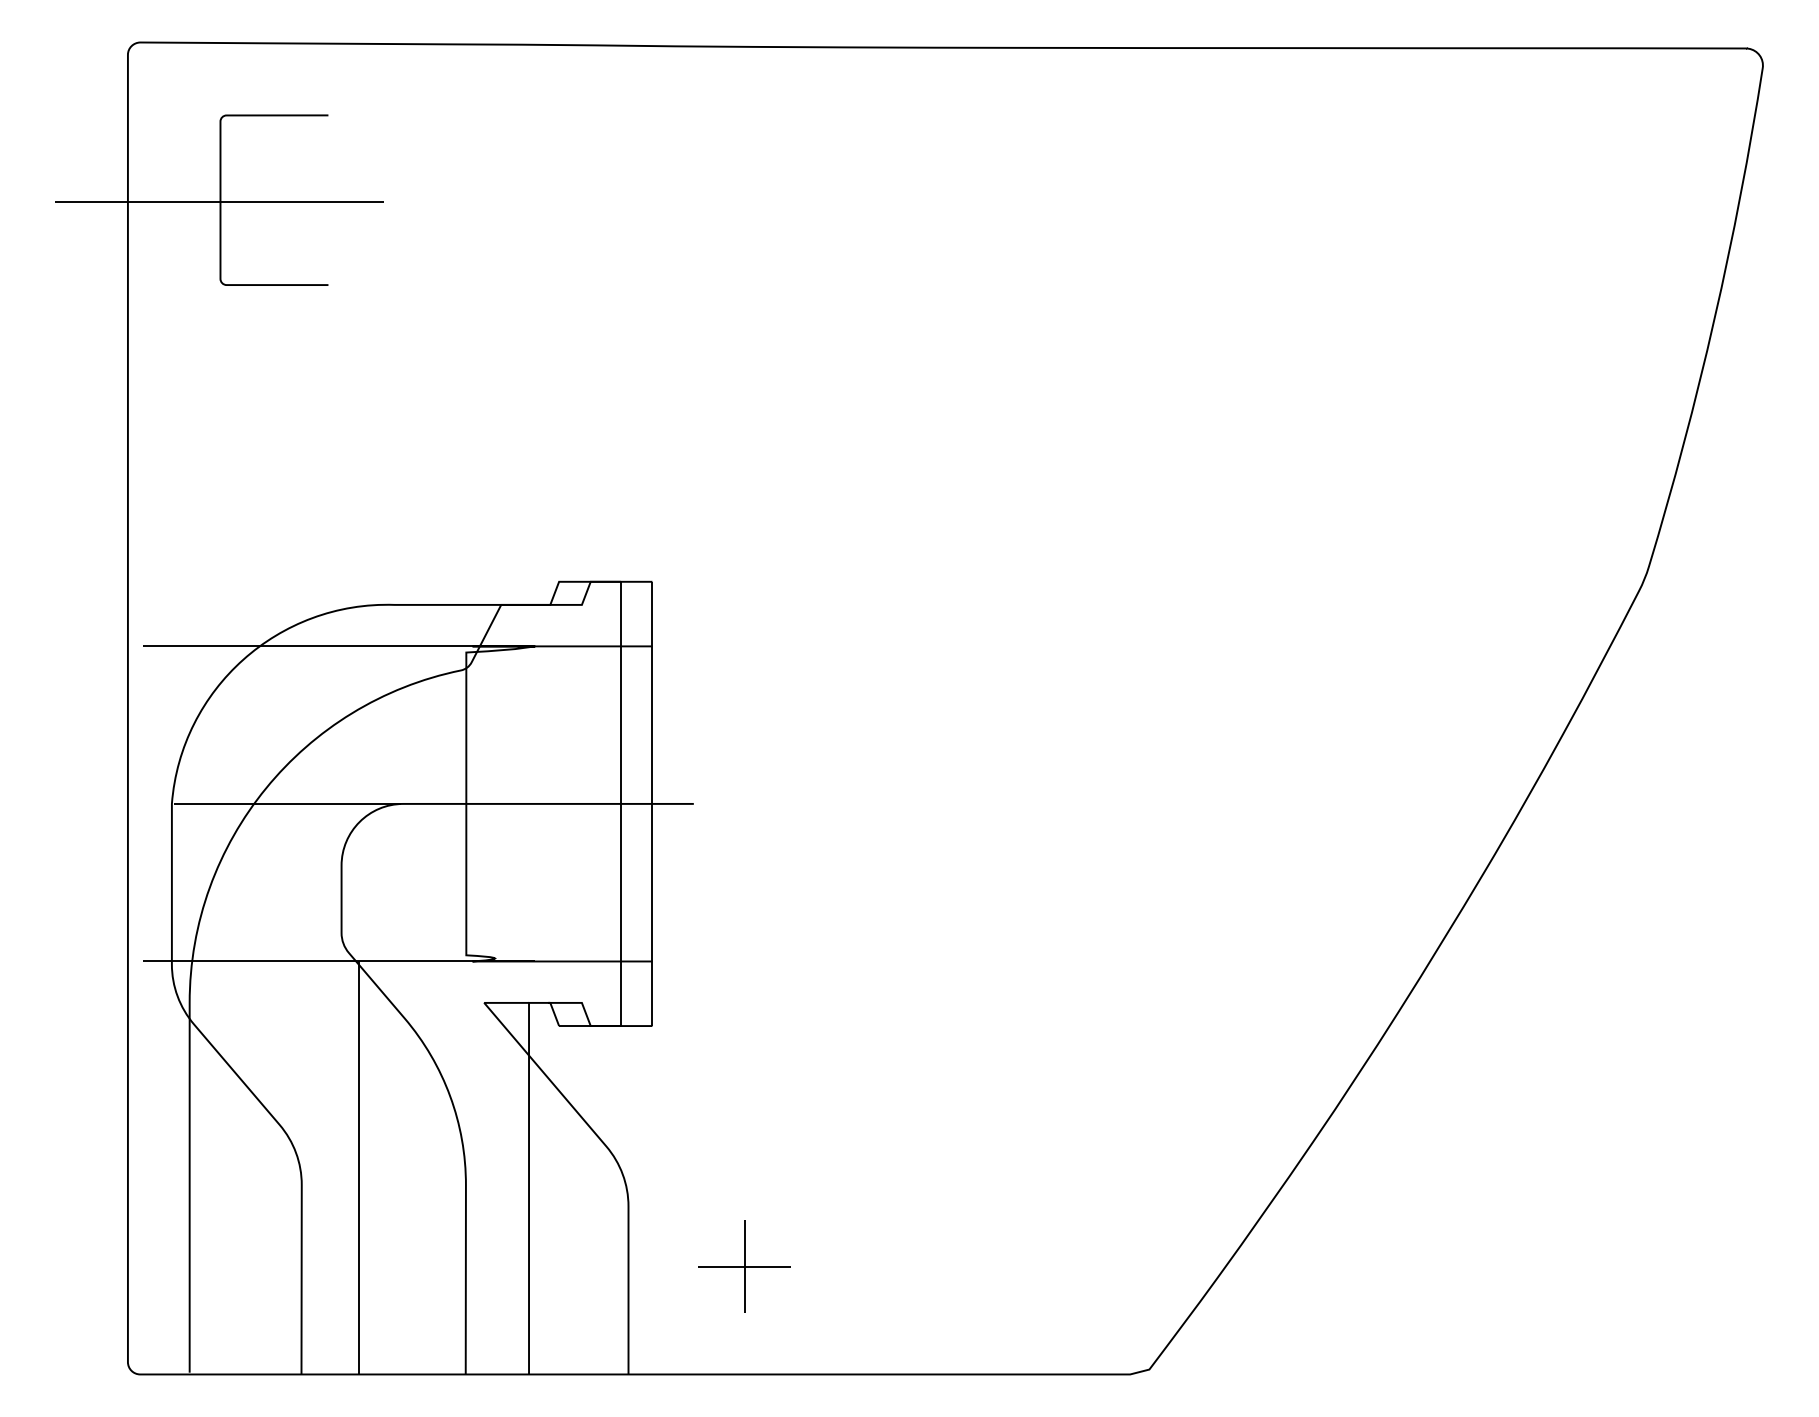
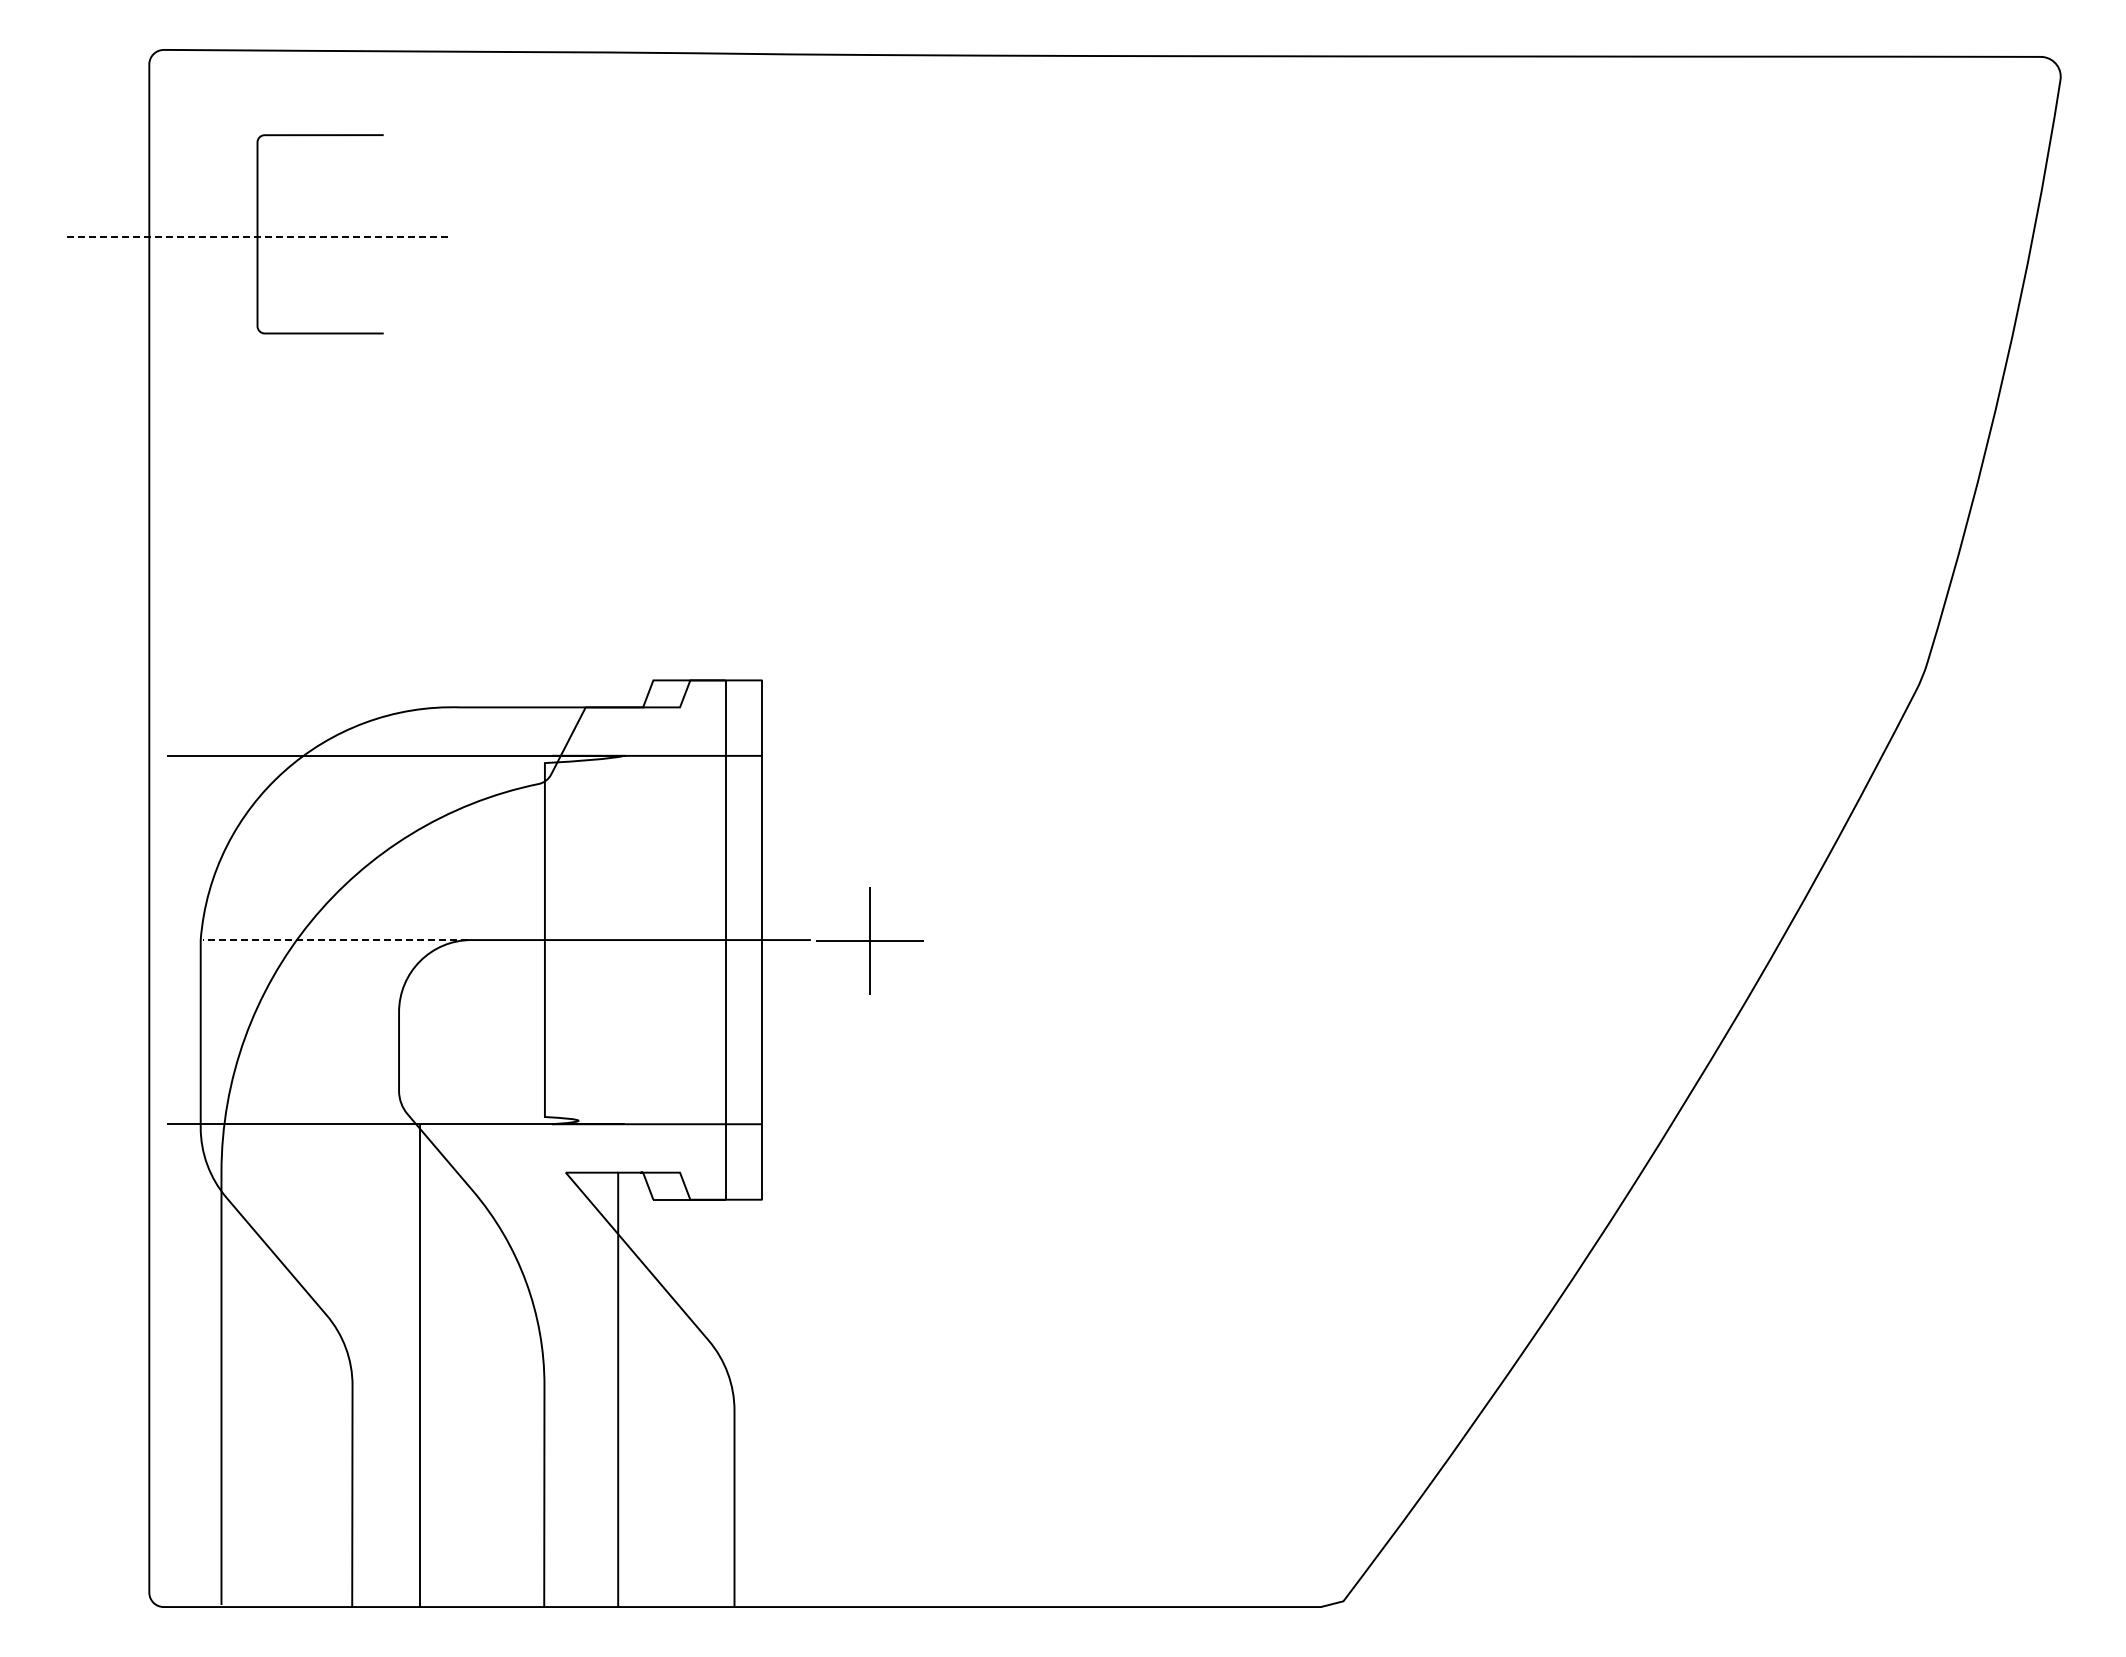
line: (218, 202) -> (255, 236), solid -> dashed
line: (287, 804) -> (335, 940), solid -> dashed
part: (743, 1266) -> (869, 940), moved

